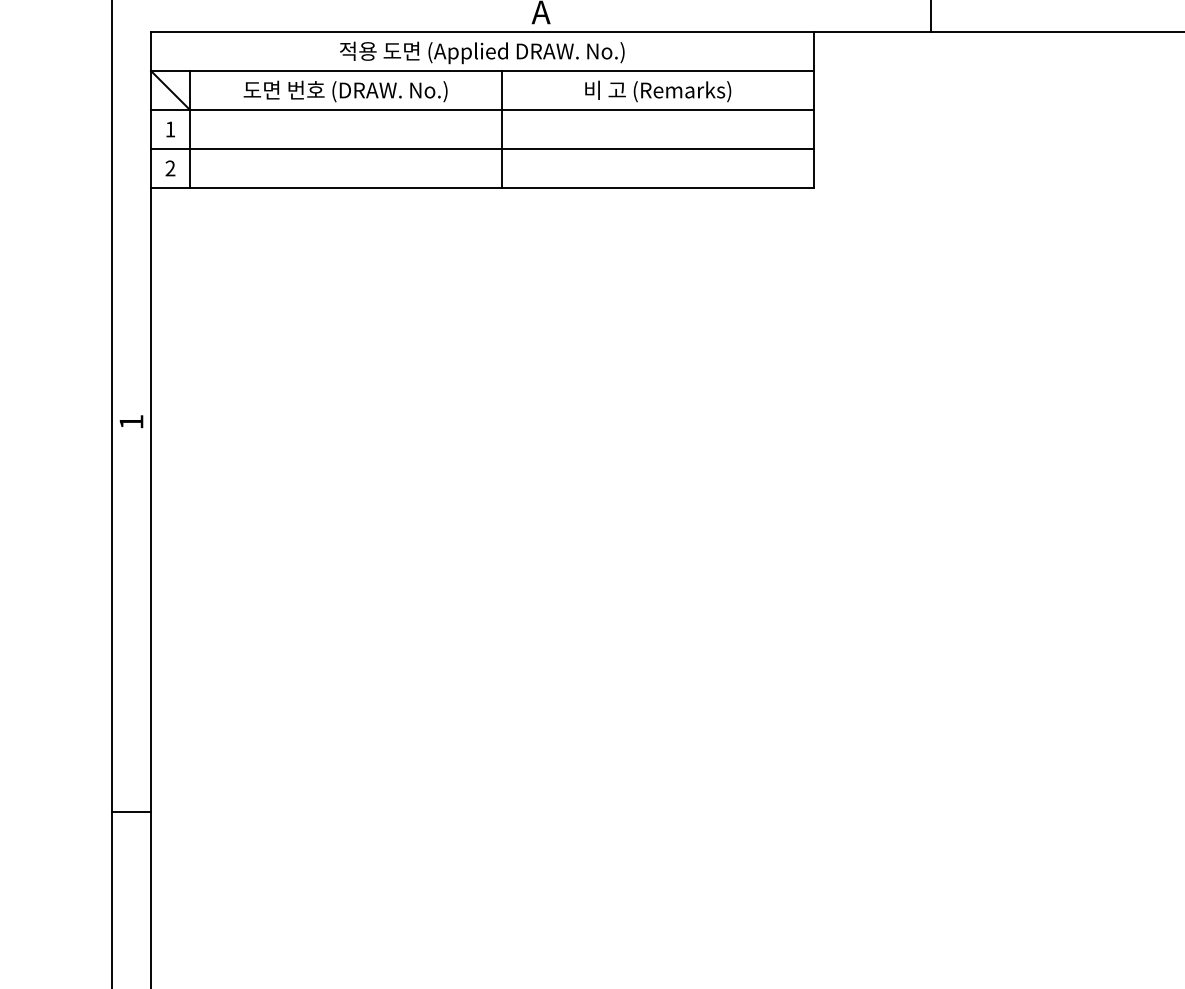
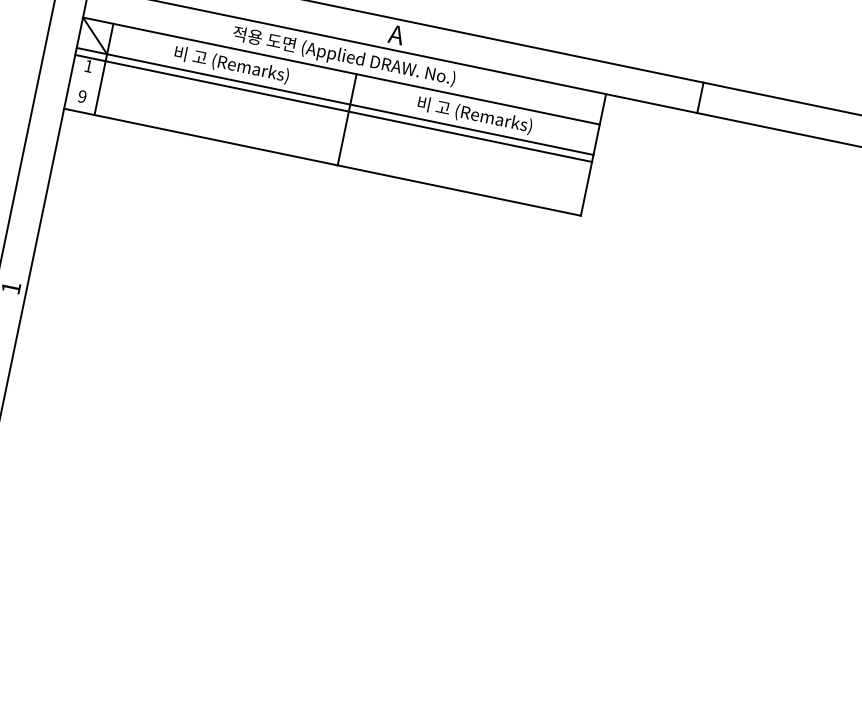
text: (345, 91) -> (231, 64), 도면 번호 (DRAW. No.) -> 비 고 (Remarks)
line: (482, 149) -> (333, 108), moved
text: (170, 168) -> (82, 96), 2 -> 9

